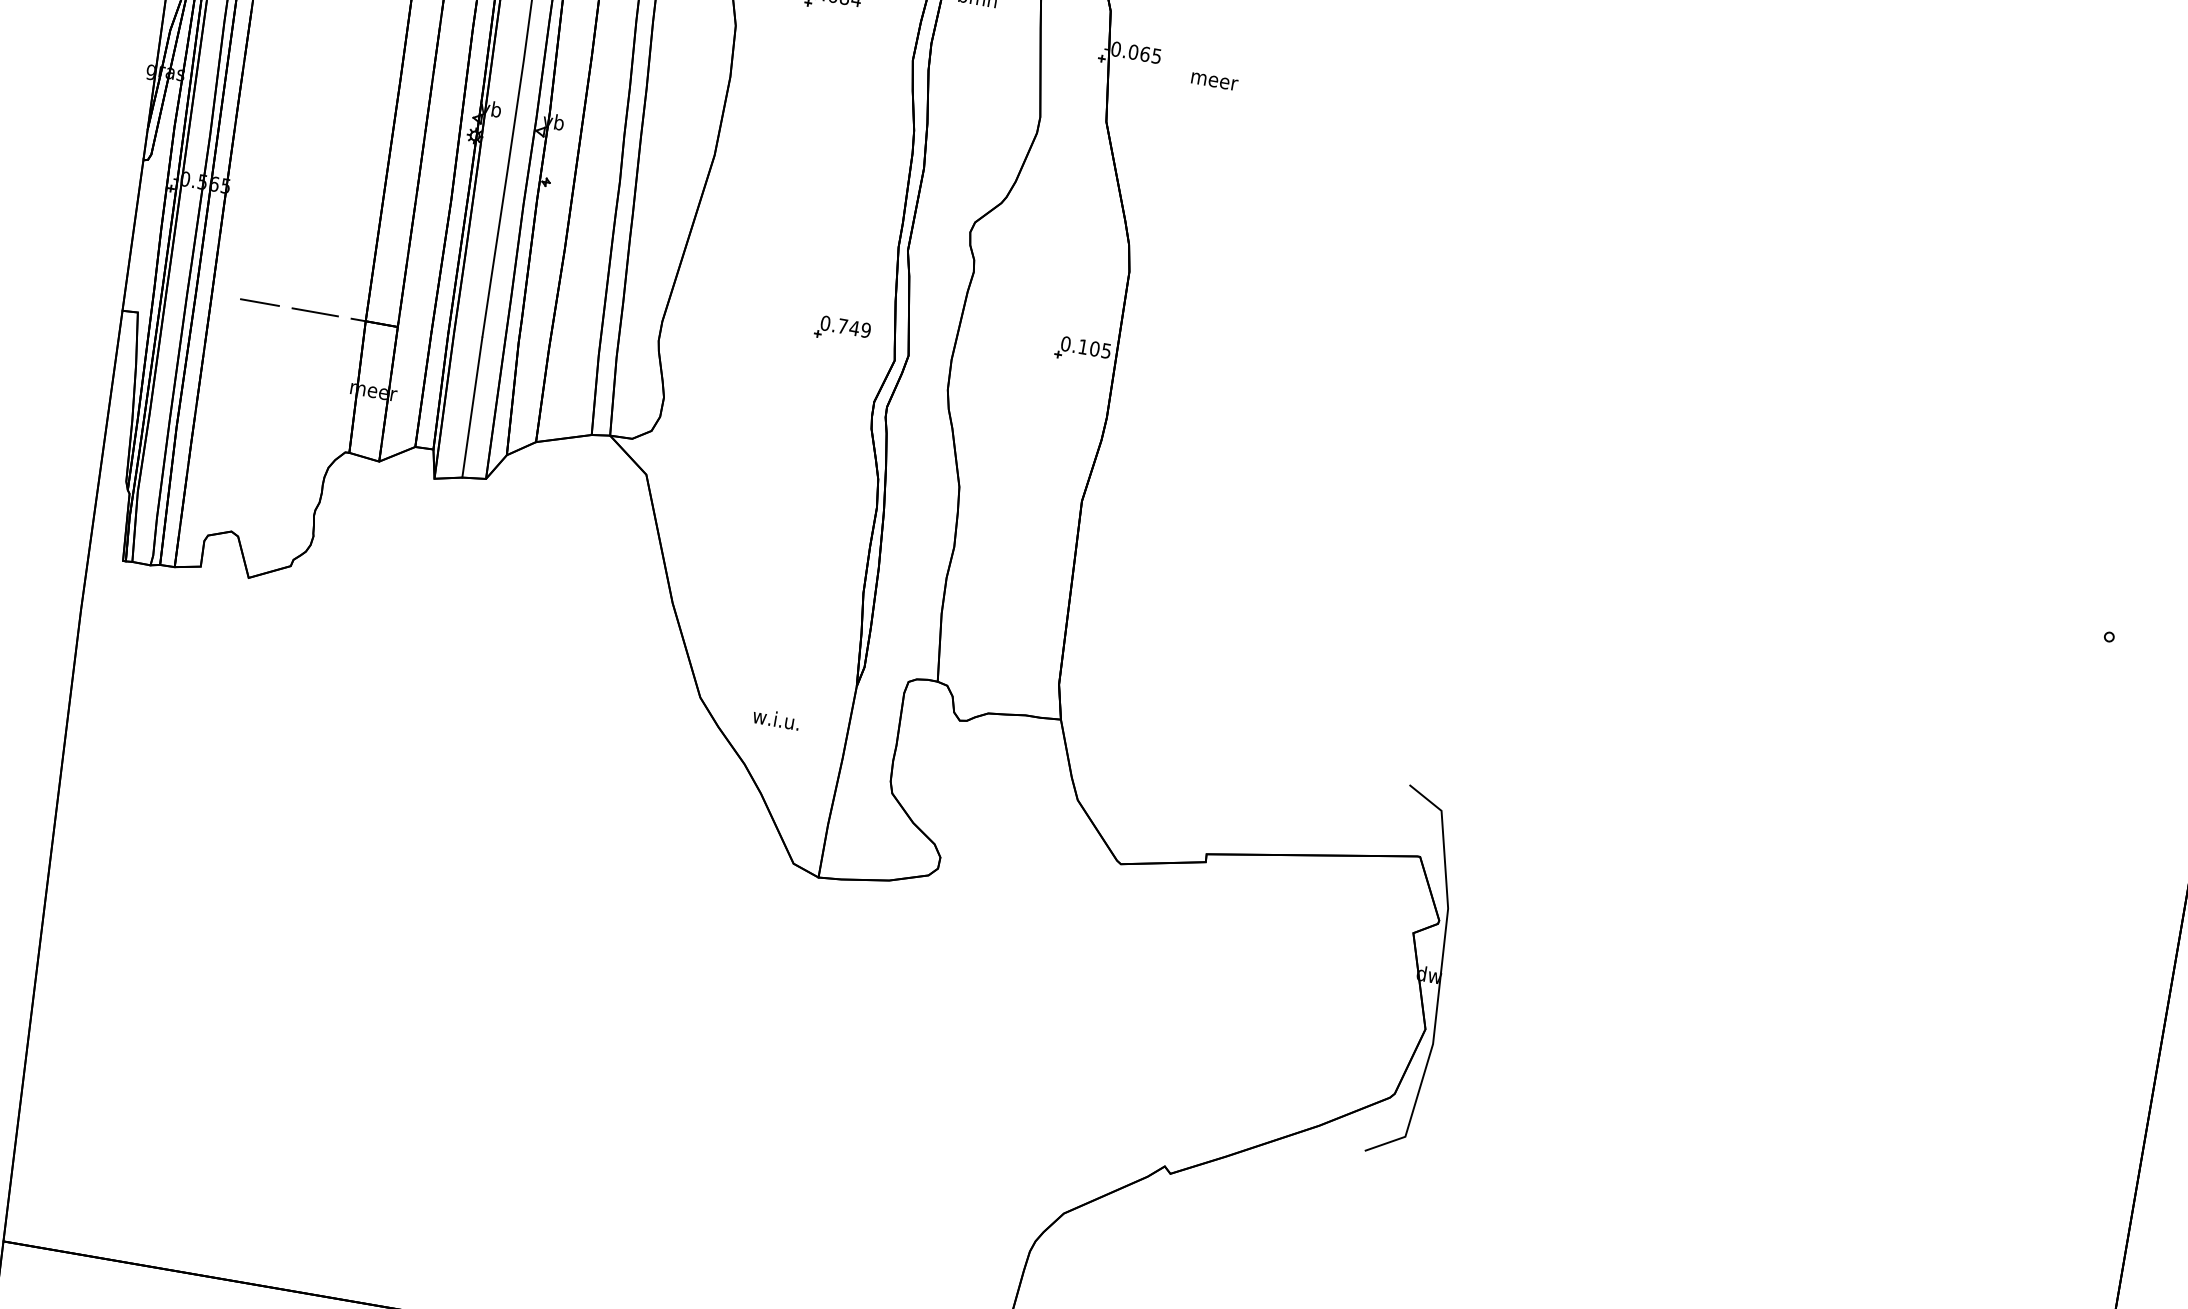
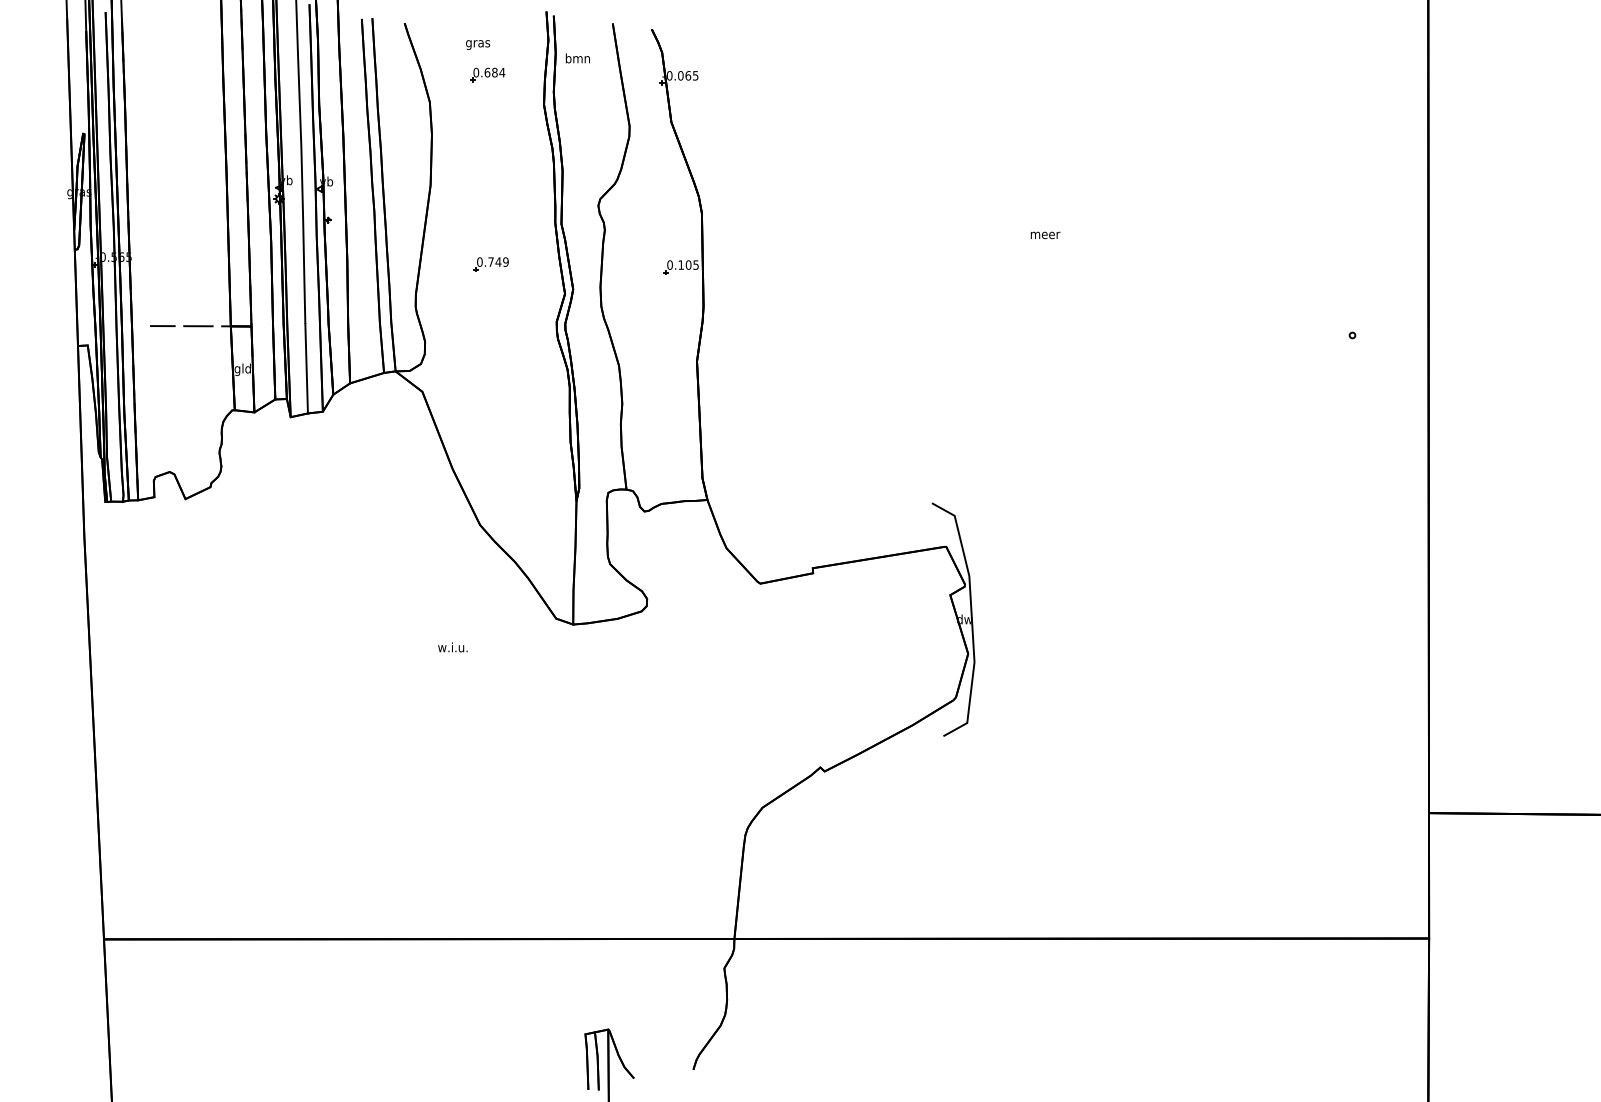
text: (1214, 81) -> (1045, 235), moved
part: (841, 329) -> (490, 264), moved
text: (373, 391) -> (243, 369), meer -> gld
text: (775, 719) -> (452, 647), moved

